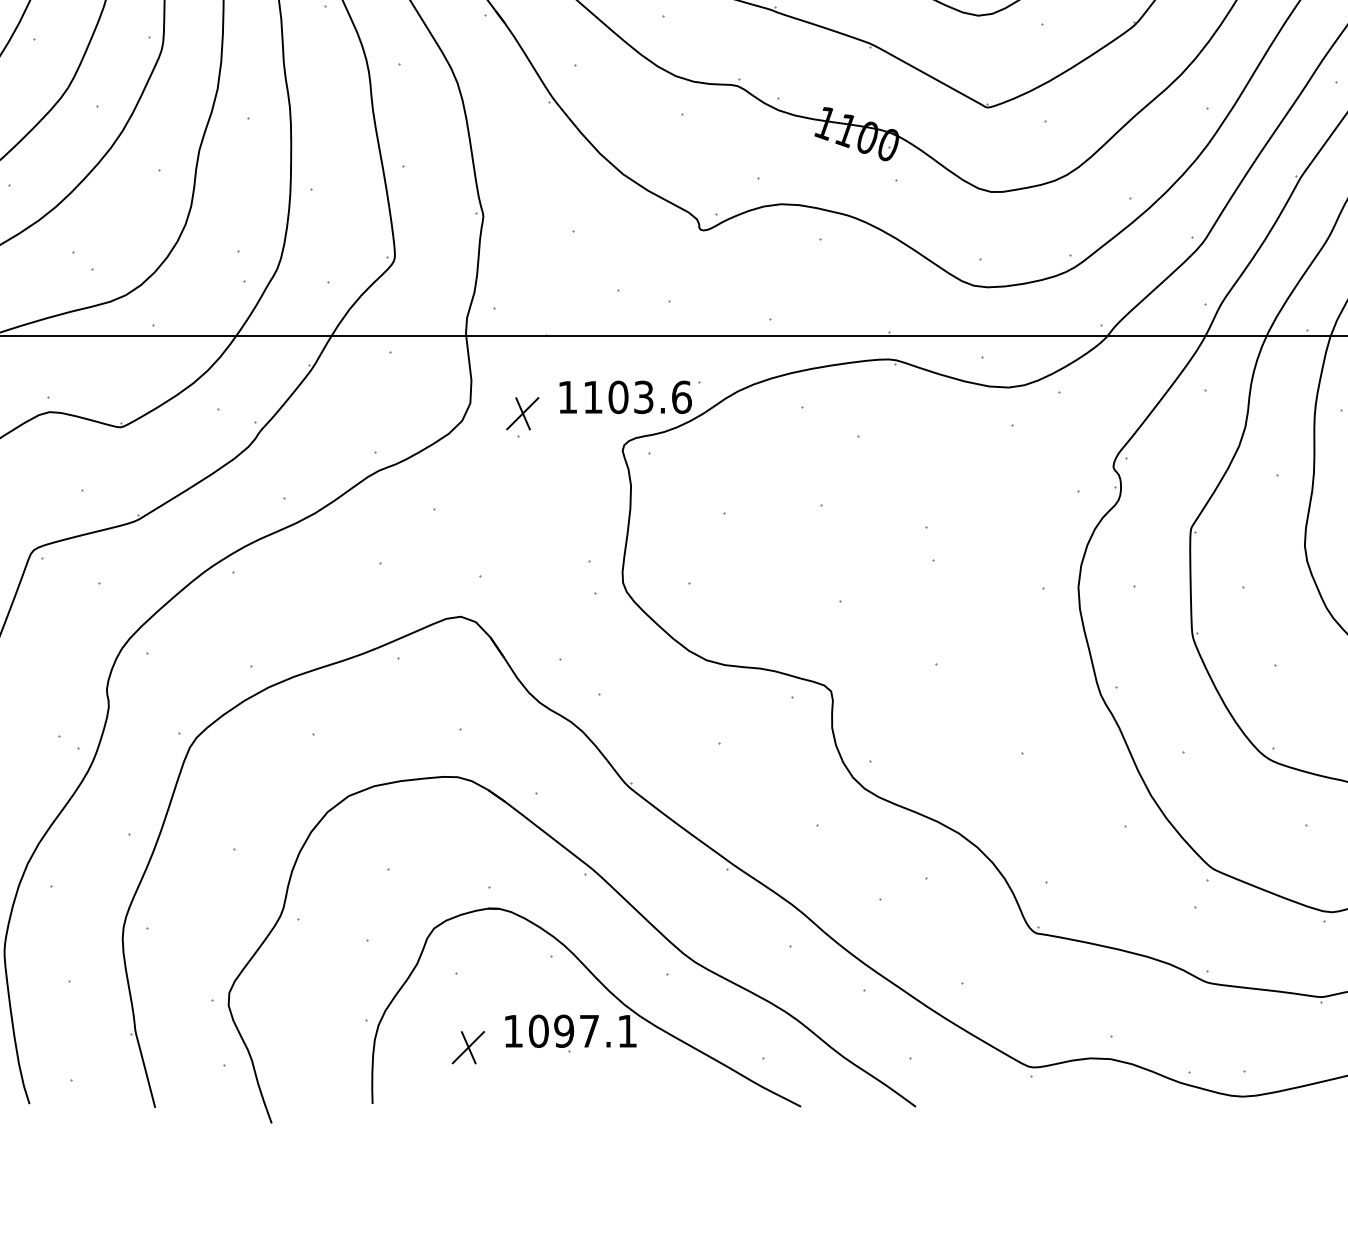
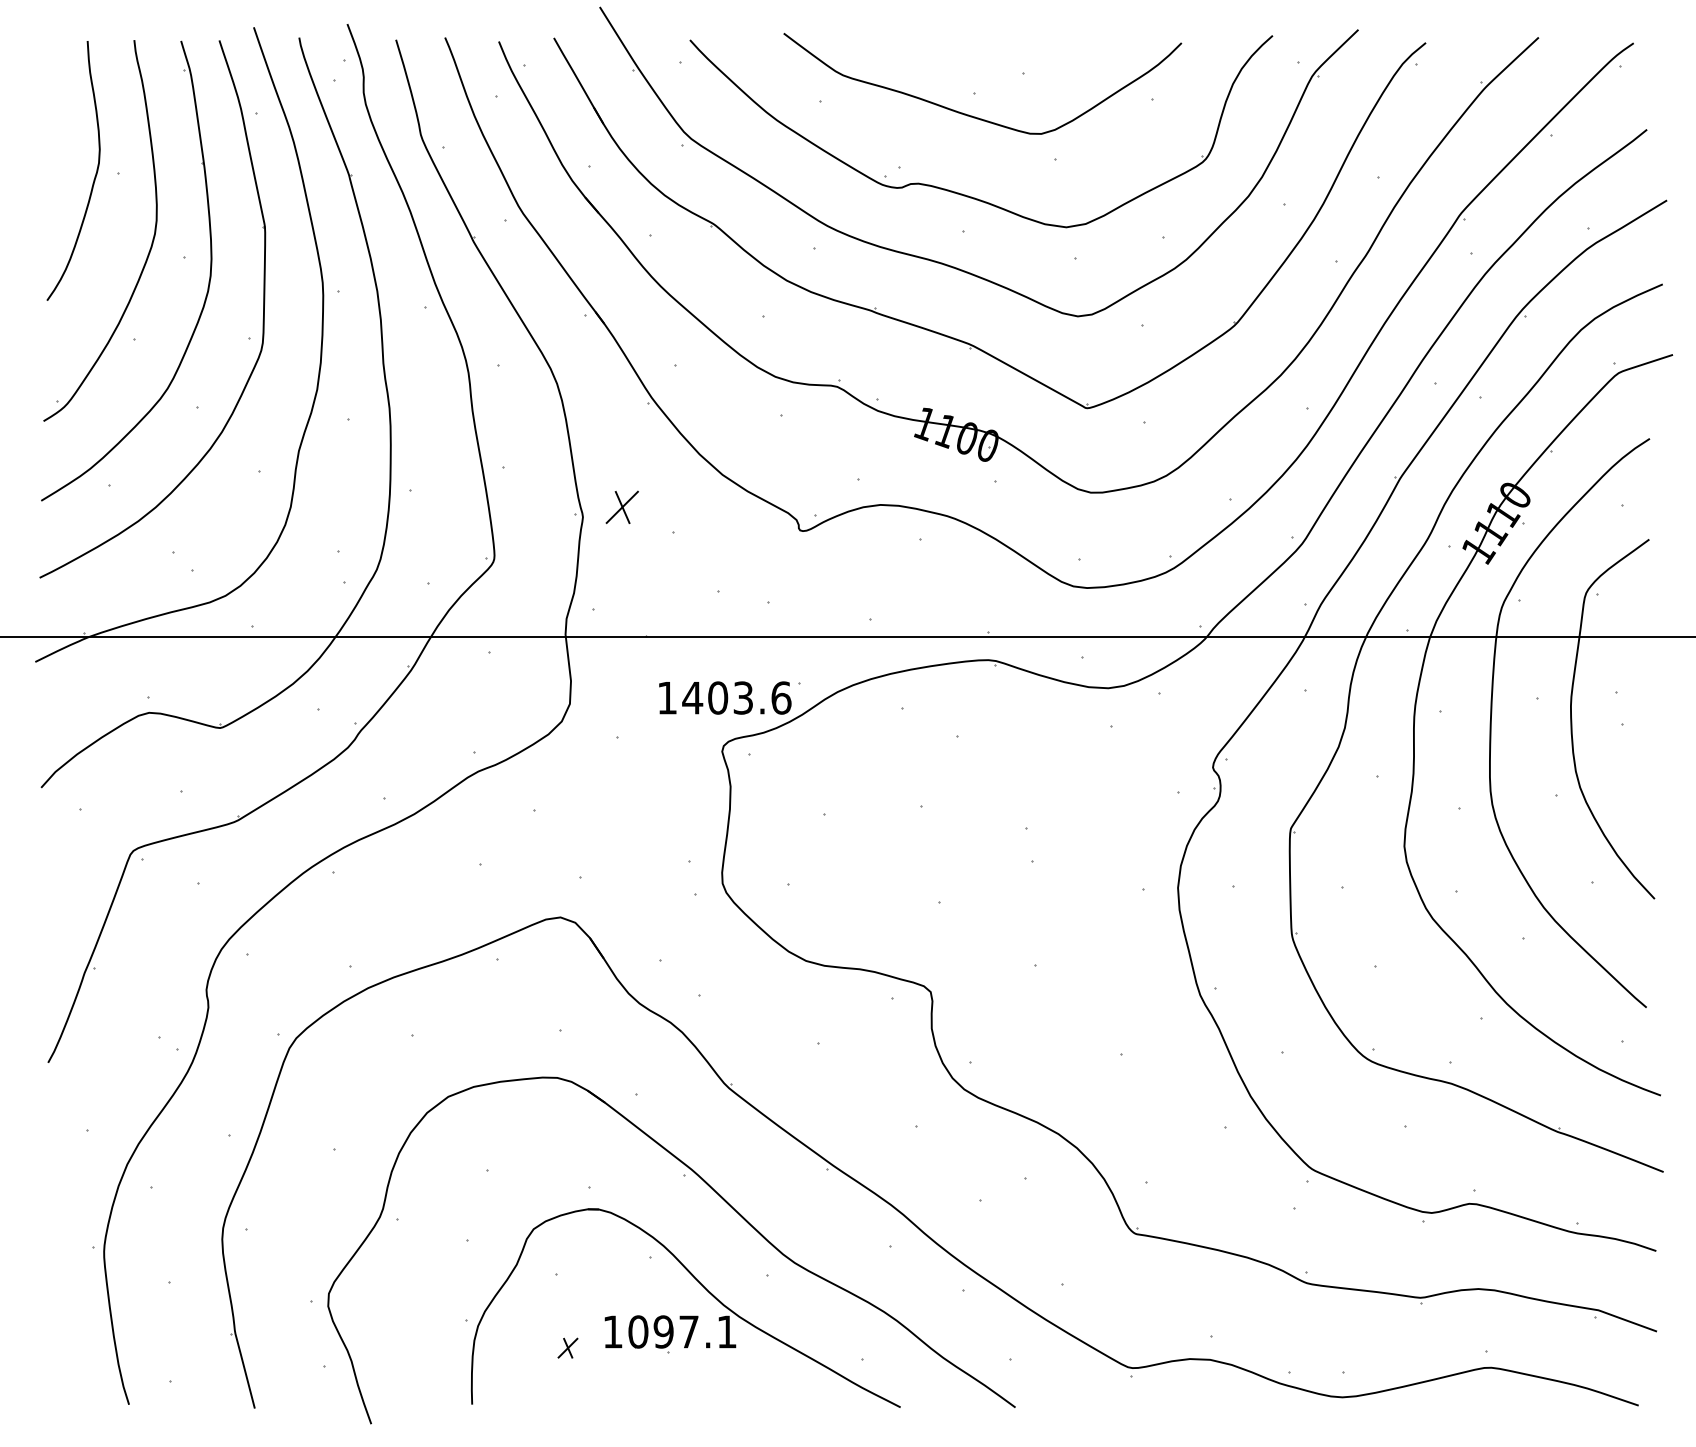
text: (592, 397) -> (692, 698), 1103.6 -> 1403.6
part: (521, 412) -> (621, 506), moved
part: (467, 1046) -> (567, 1347), size x0.6

